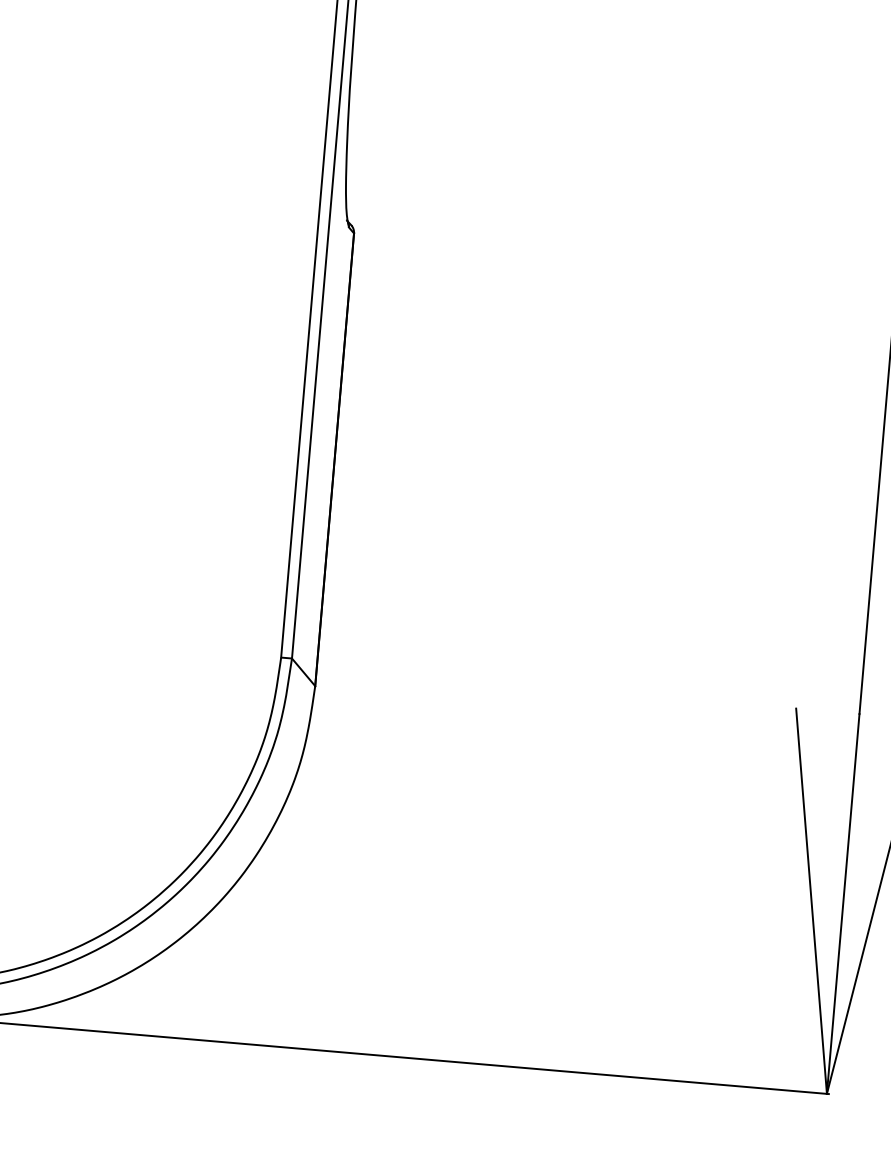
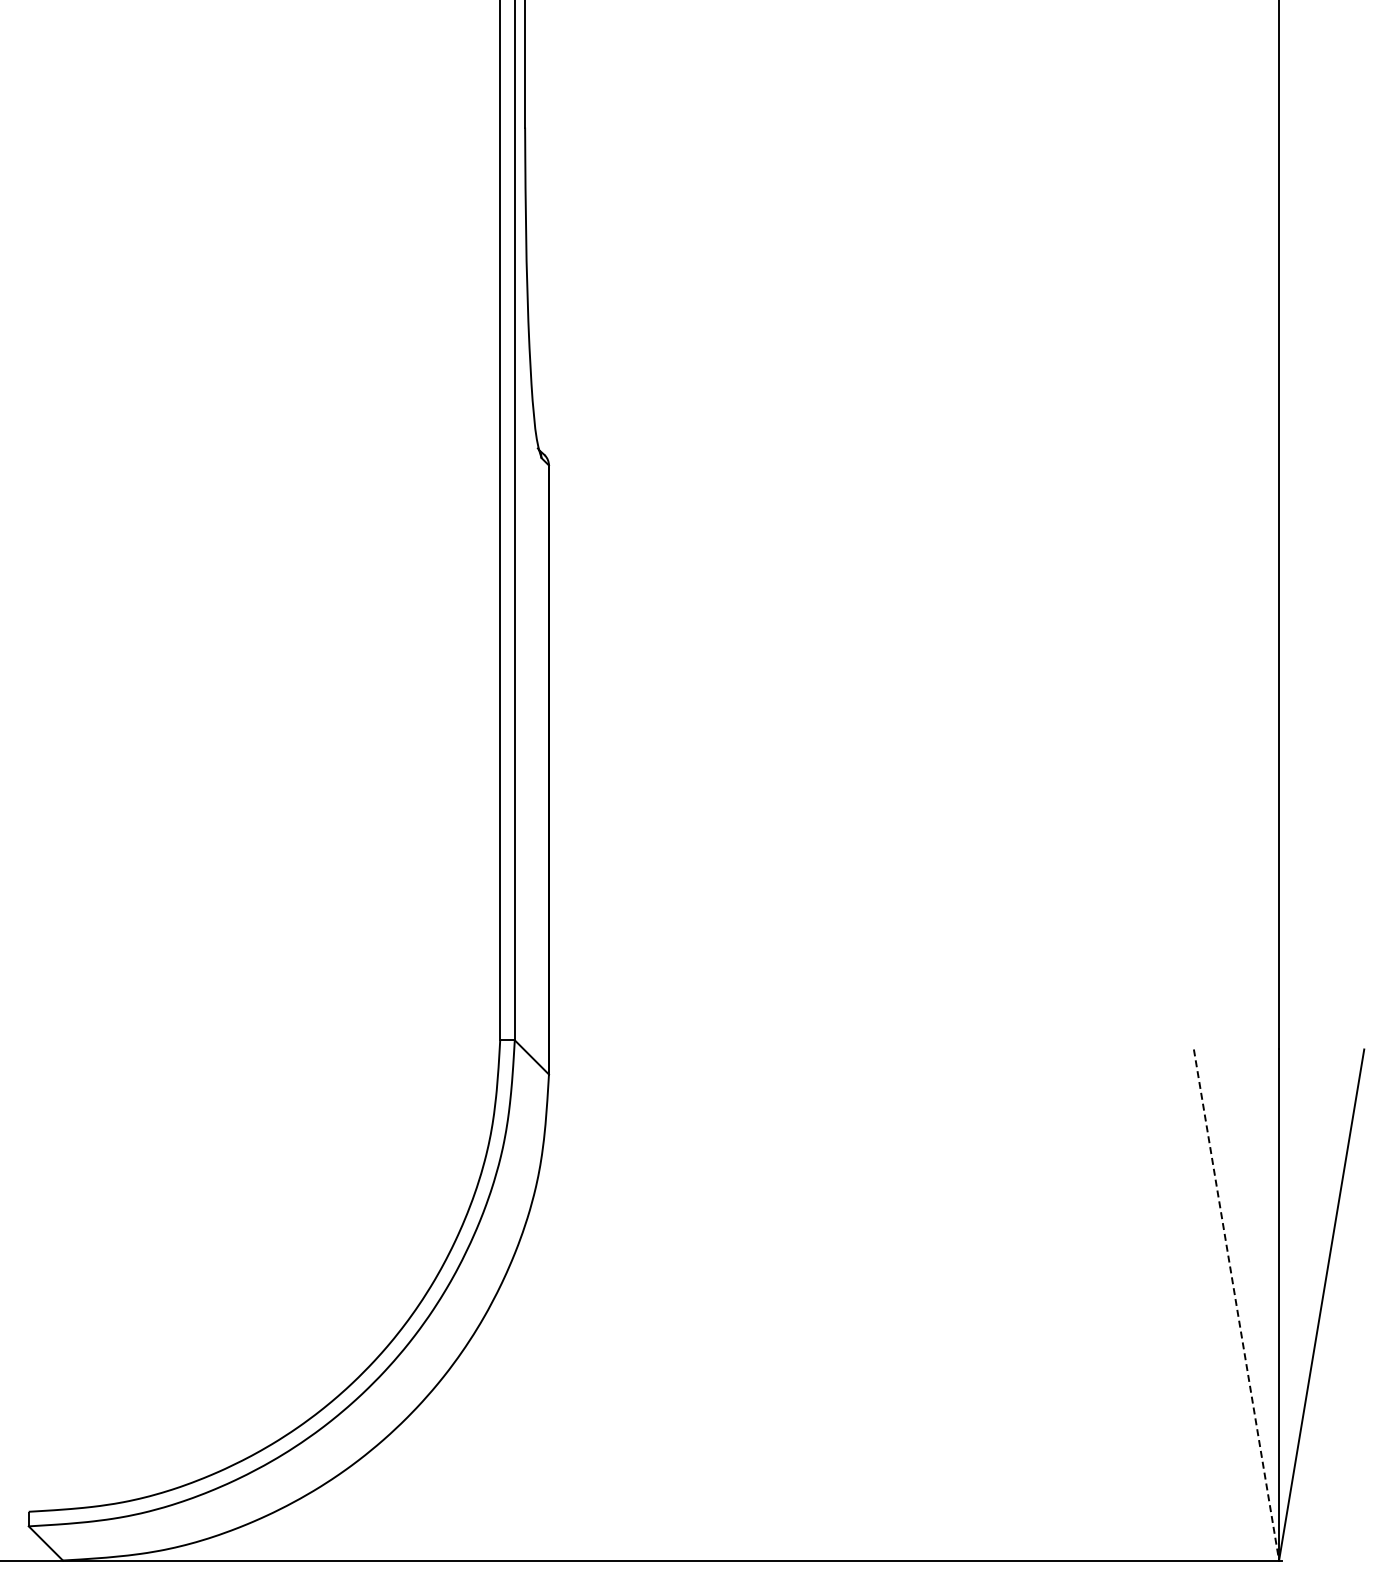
line: (811, 901) -> (1236, 1305), solid -> dashed

